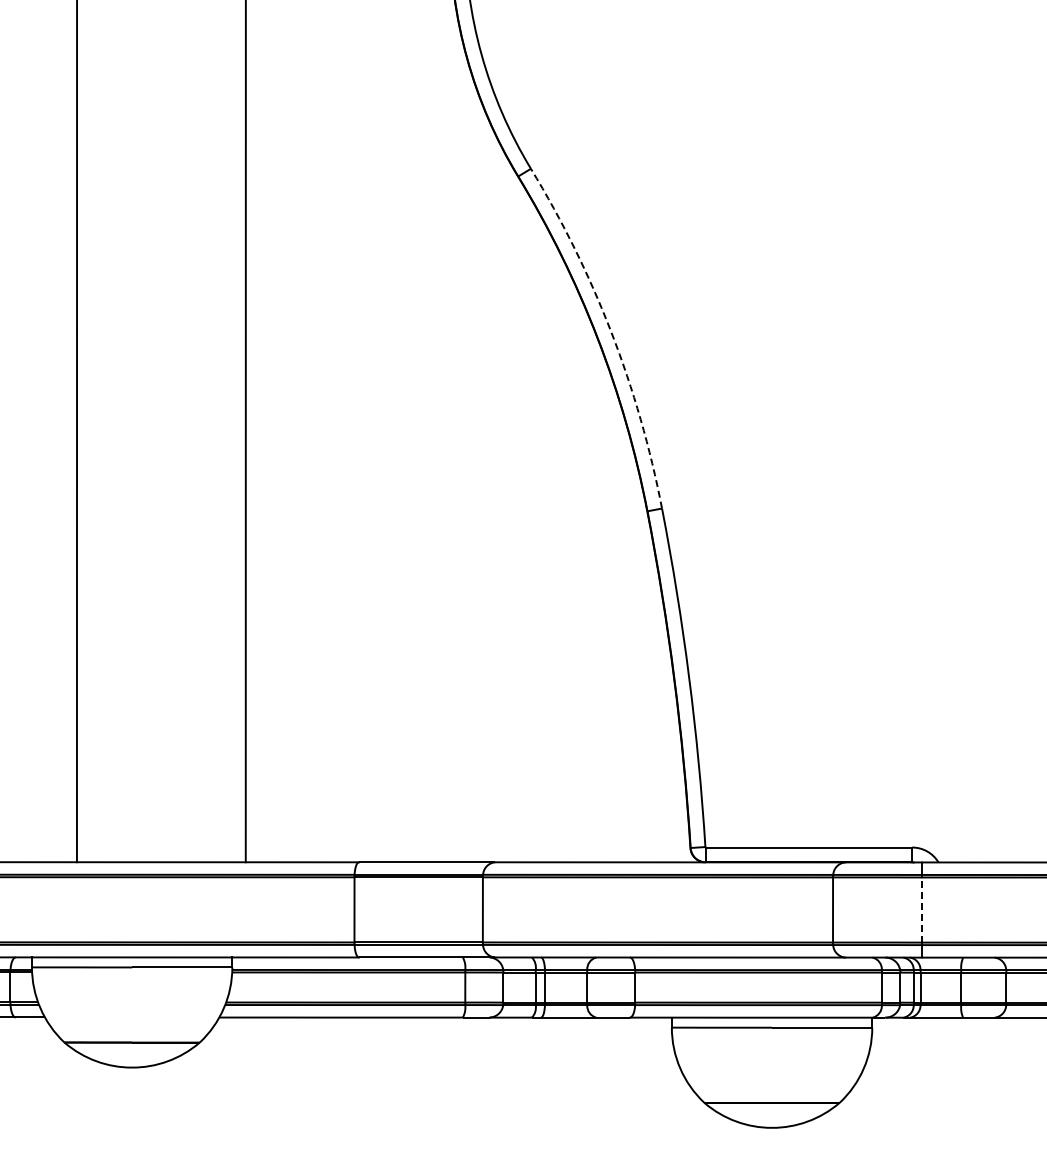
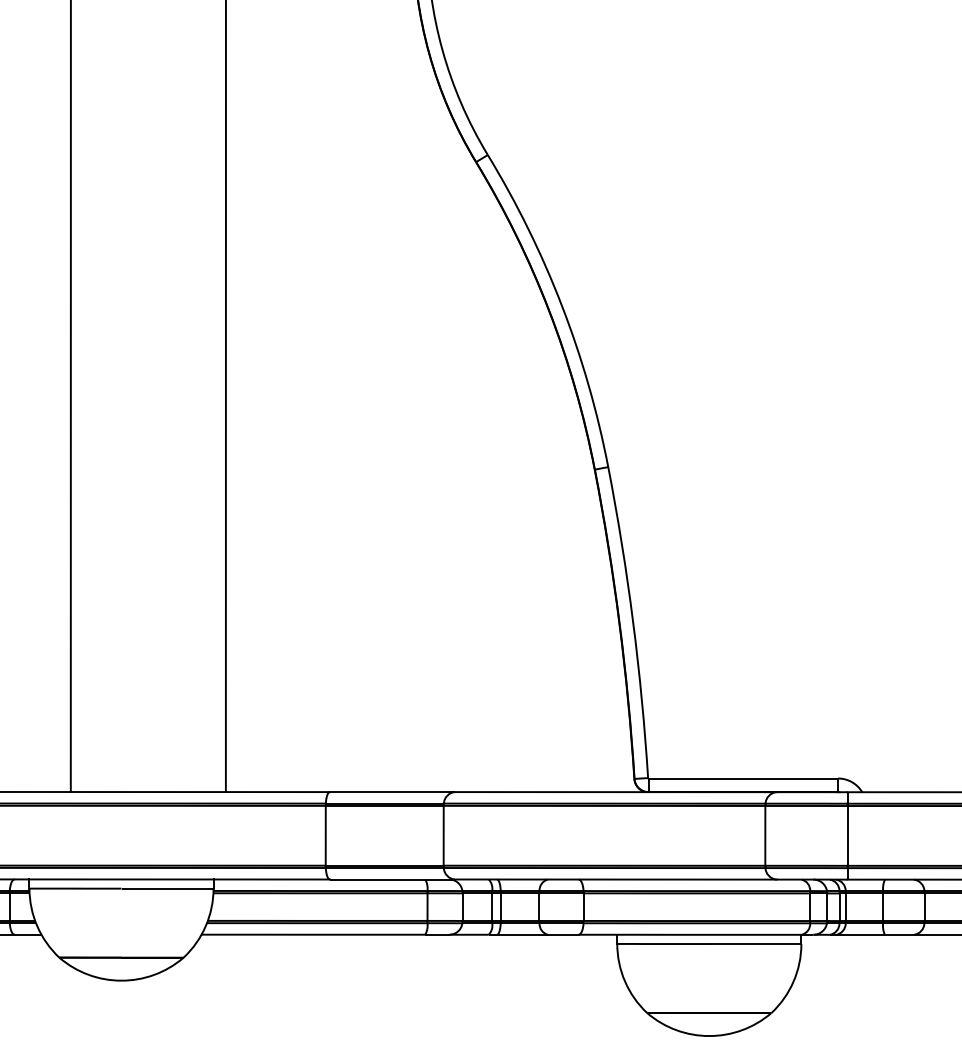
arc: (611, 332) -> (561, 305), dashed -> solid
line: (922, 910) -> (847, 836), dashed -> solid

